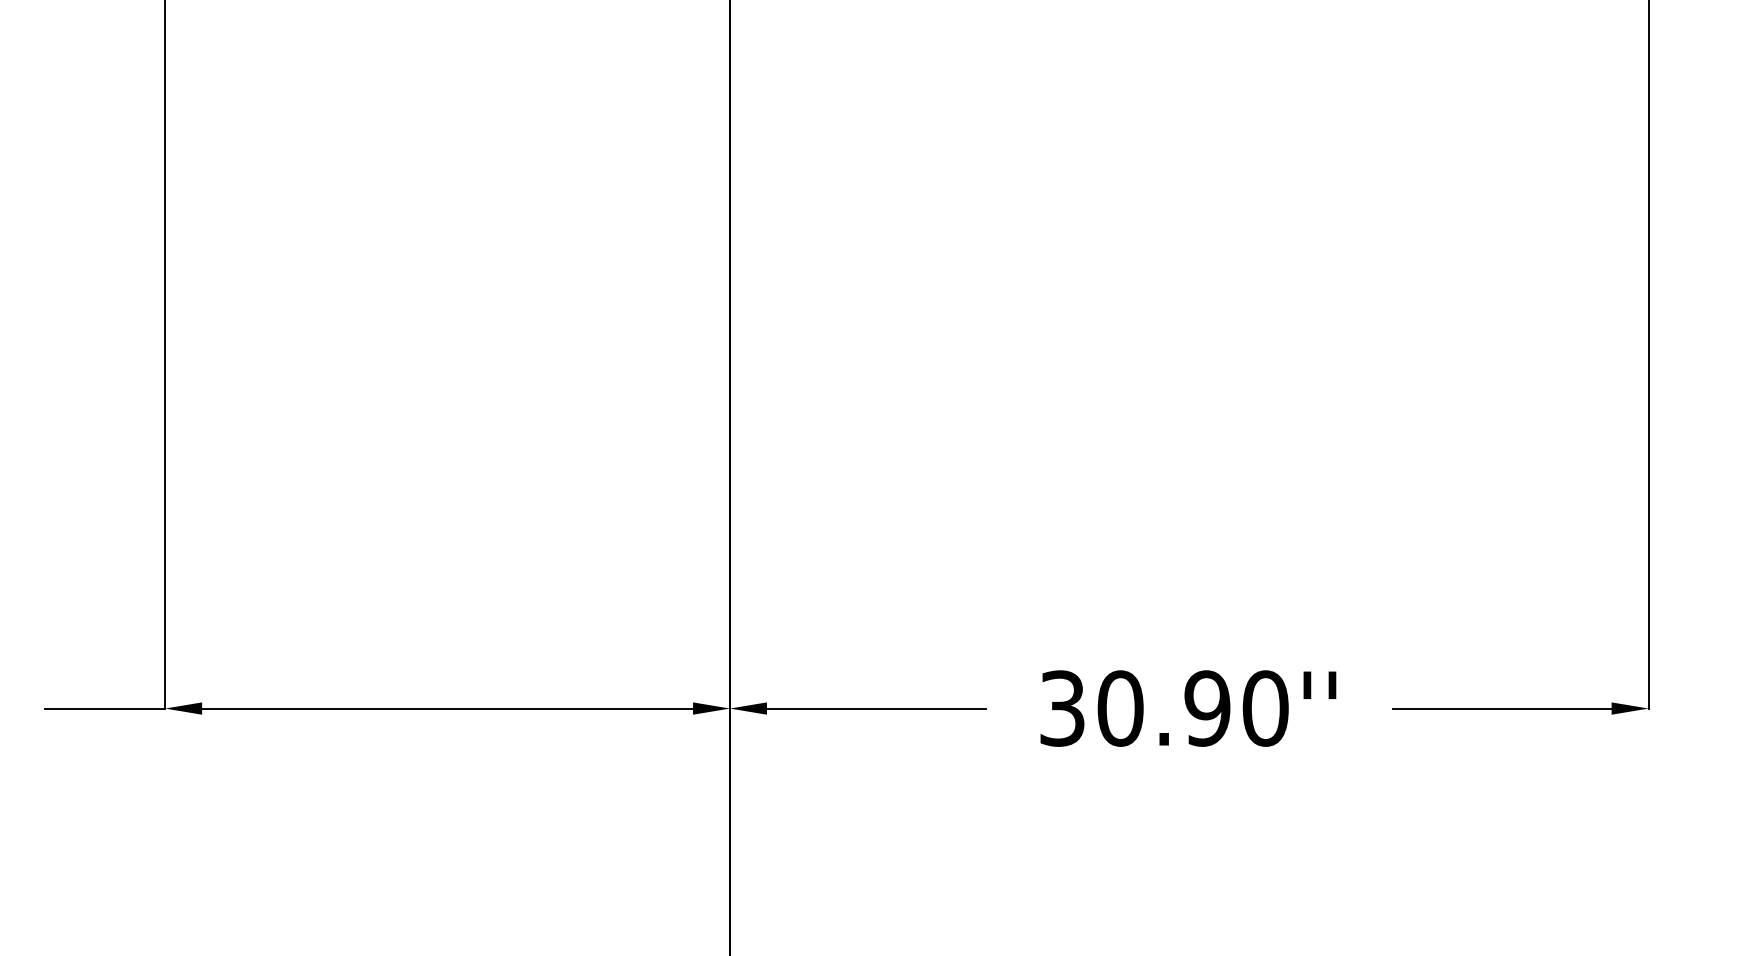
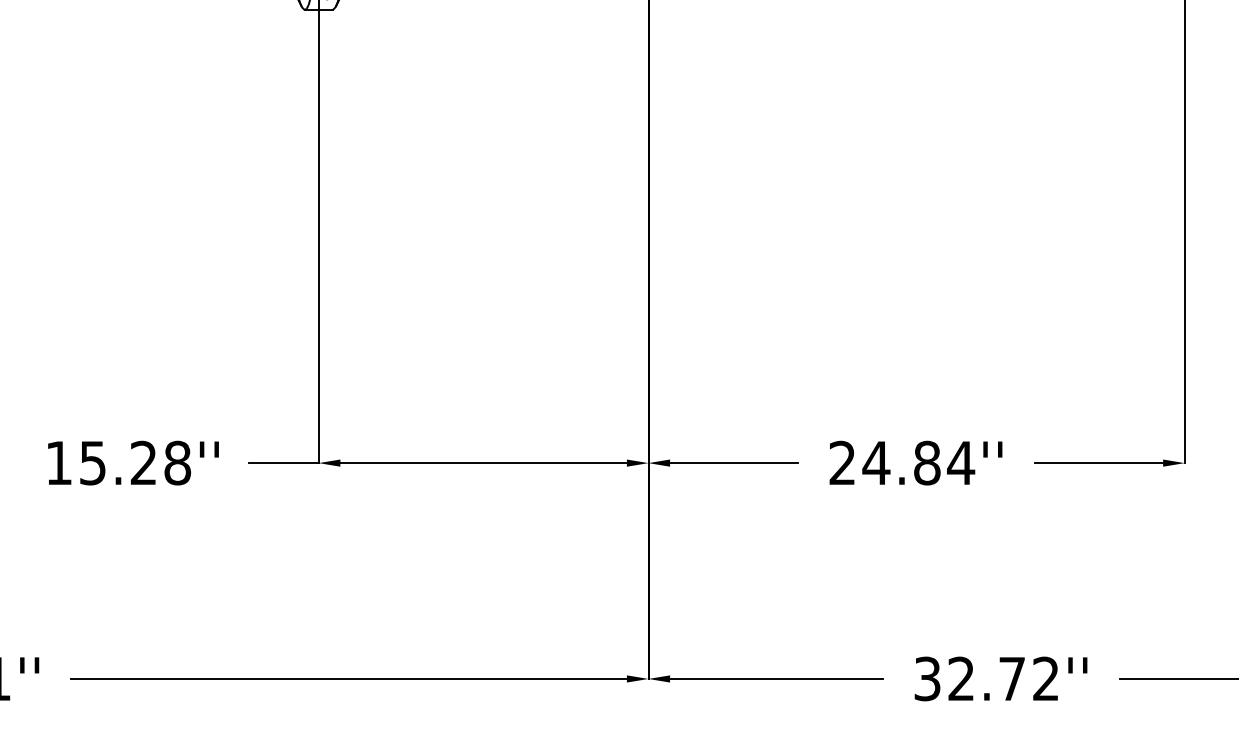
text: (1165, 707) -> (902, 462), 30.90'' -> 24.84''

